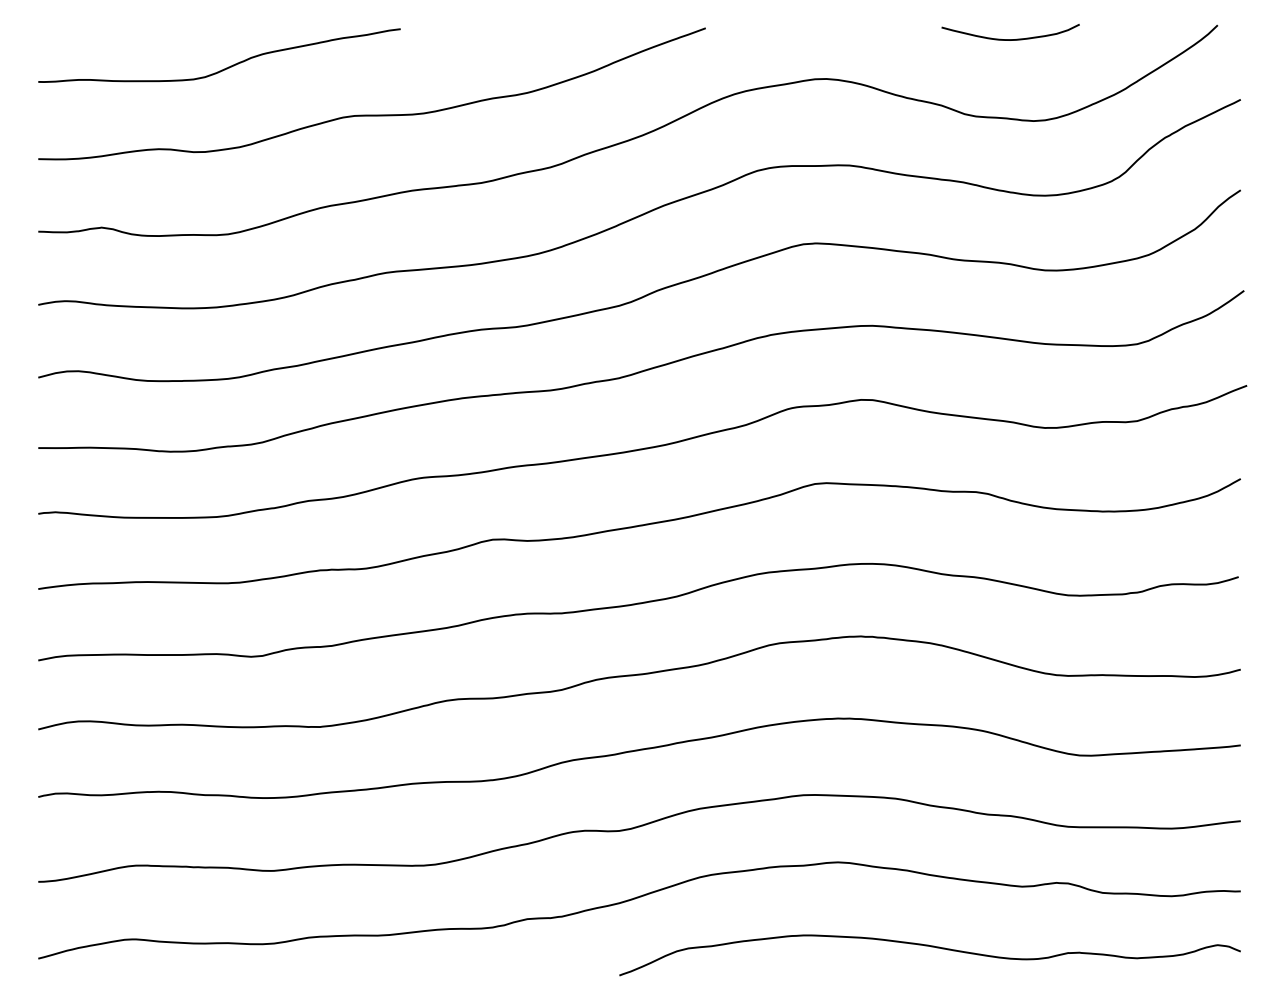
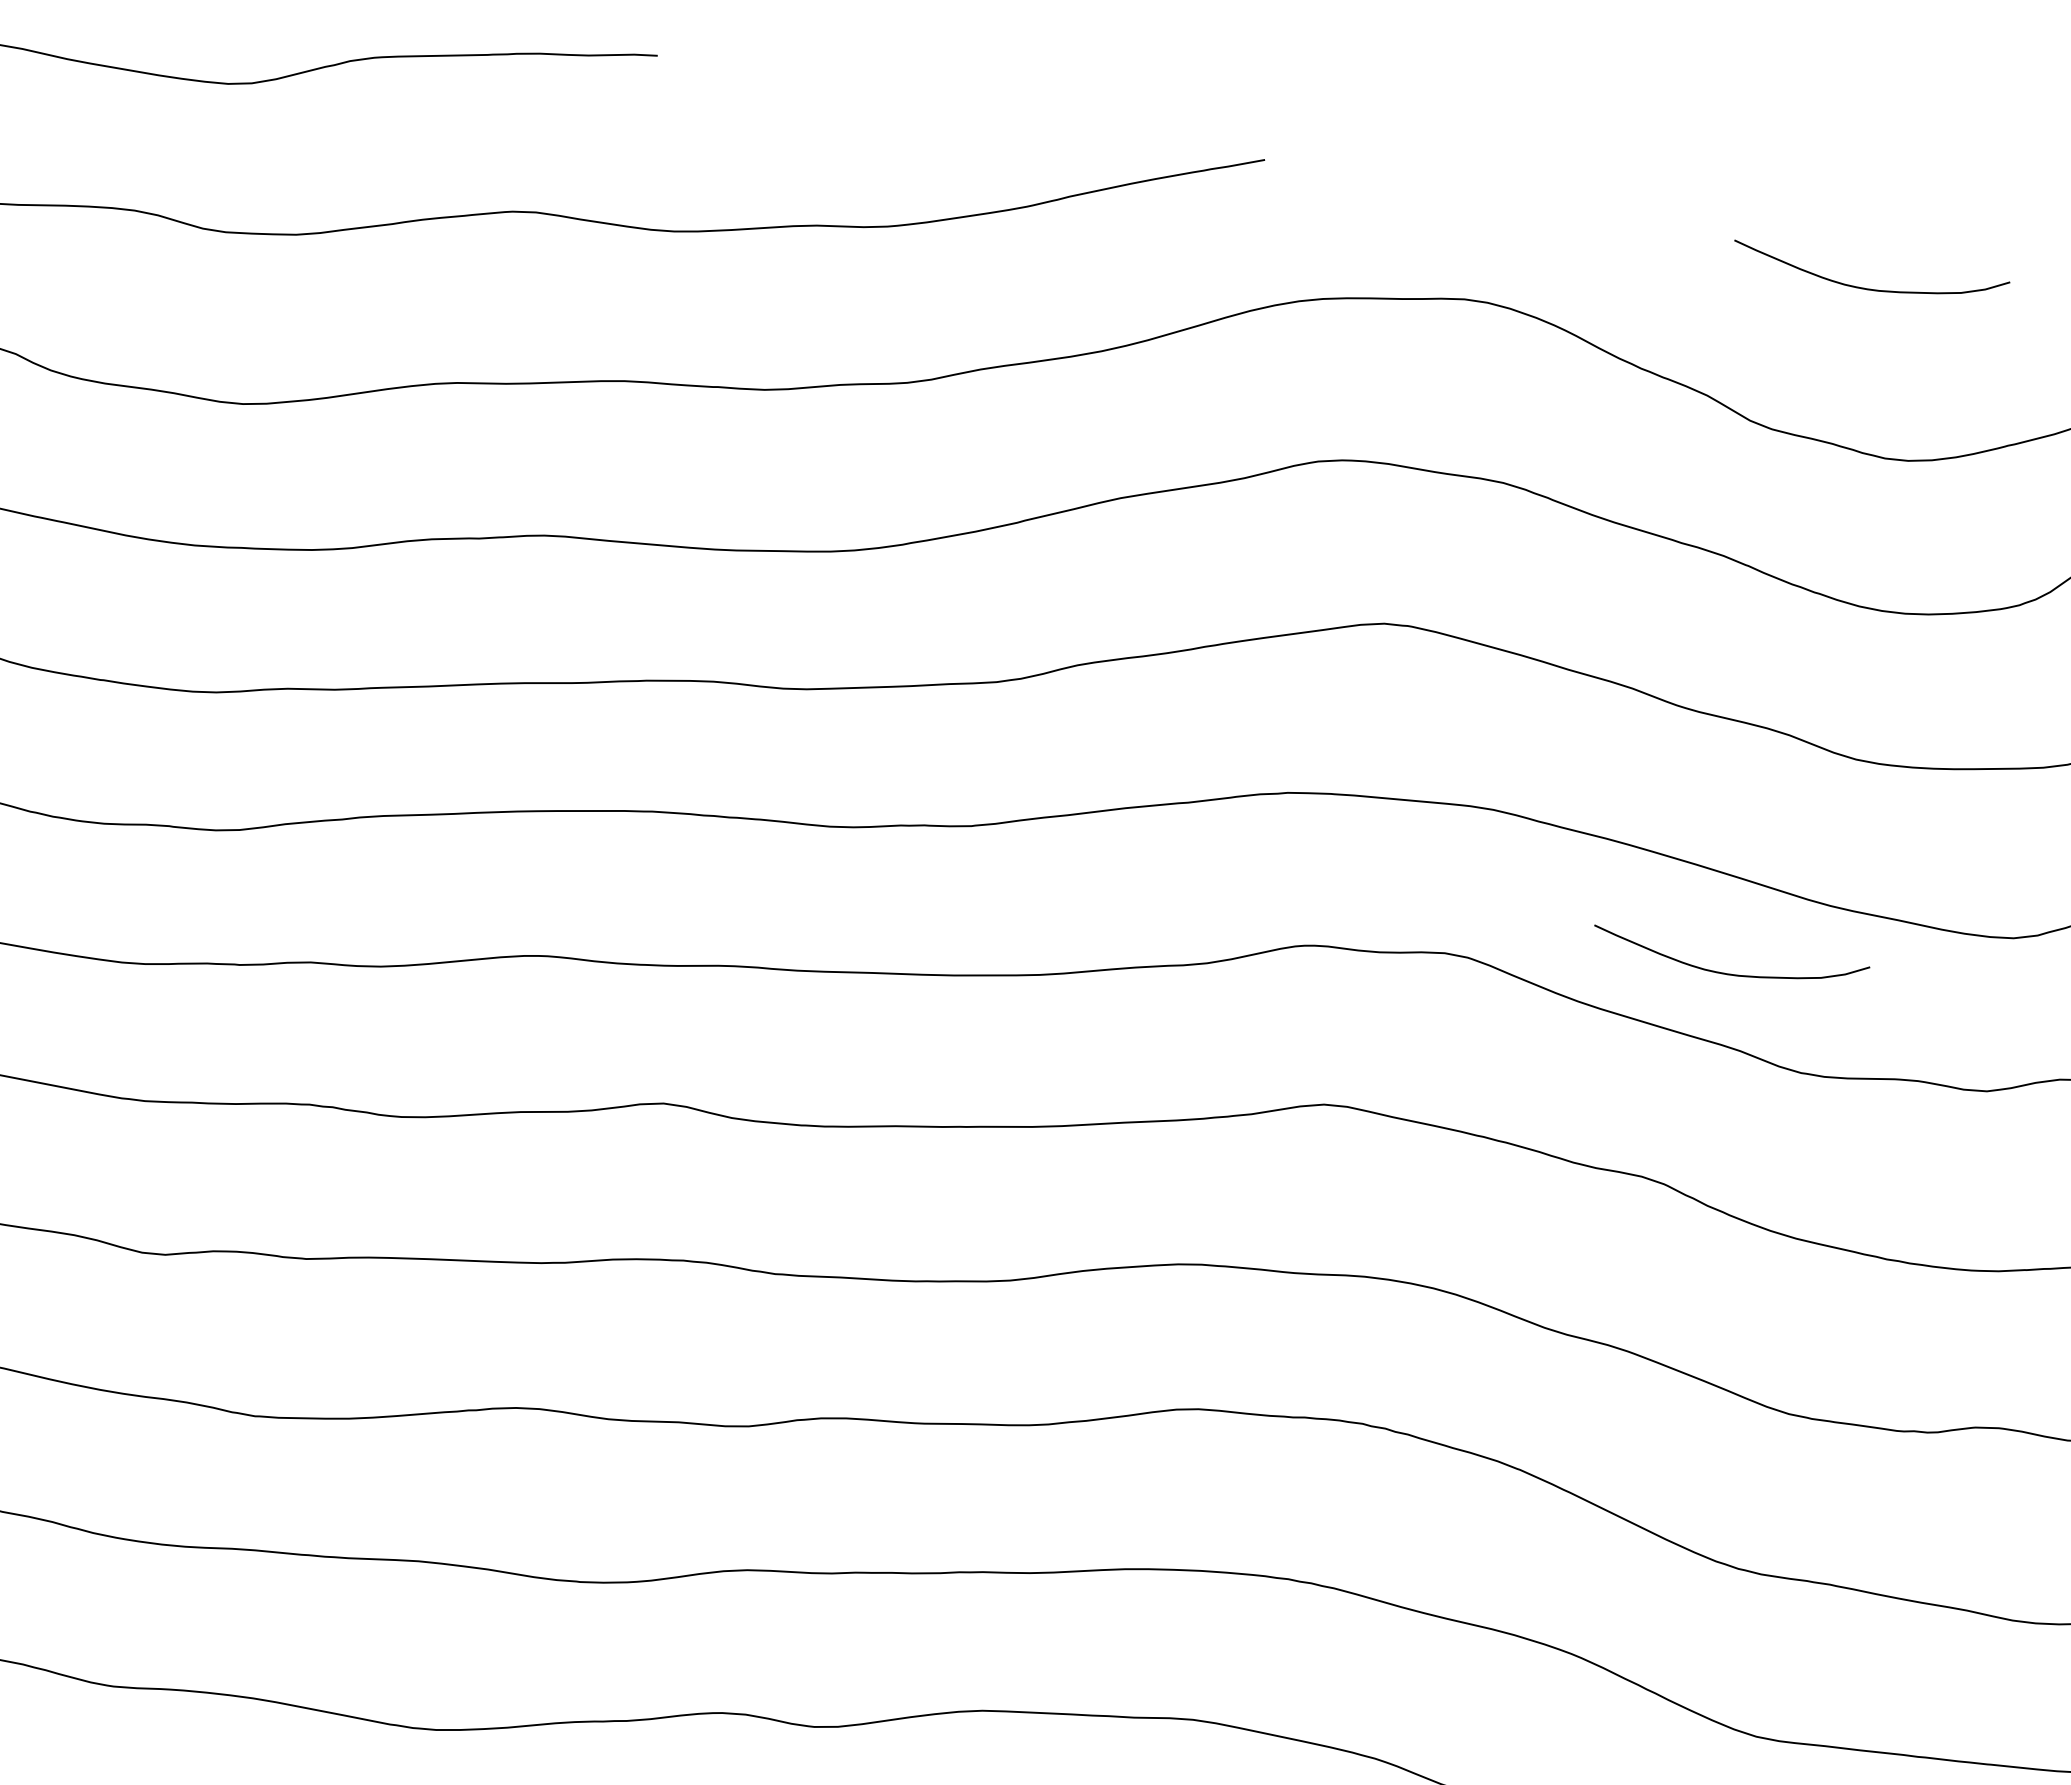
curve: (1000, 385) -> (1727, 973), added

